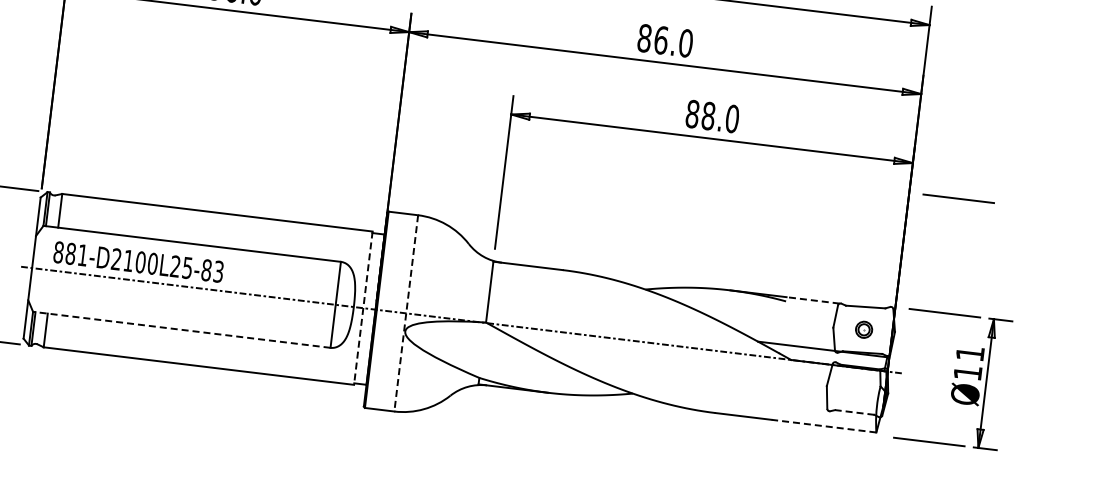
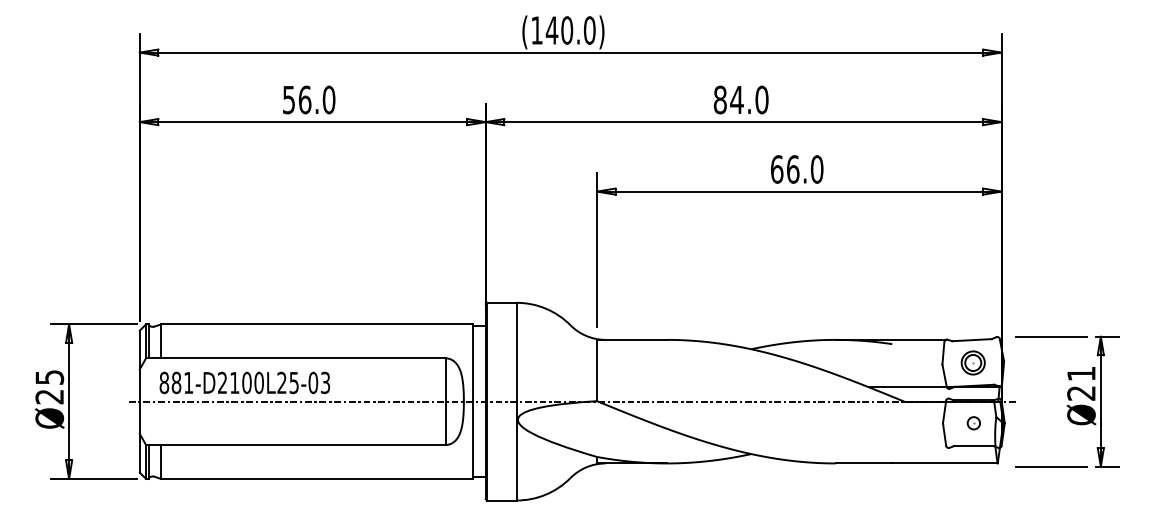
text: (660, 39) -> (736, 99), 86.0 -> 84.0
text: (700, 115) -> (784, 169), 88.0 -> 66.0
line: (958, 198) -> (1051, 221), removed
text: (206, 269) -> (313, 382), 881-D2100L25-83 -> 881-D2100L25-03
line: (813, 300) -> (919, 339), dashed -> solid
line: (363, 309) -> (473, 402), dashed -> solid
line: (406, 313) -> (516, 401), dashed -> solid
line: (181, 329) -> (295, 444), dashed -> solid
part: (863, 329) -> (972, 362), size x1.43
text: (967, 373) -> (1081, 393), Ø11 -> Ø21
part: (857, 389) -> (973, 423), added
line: (854, 412) -> (973, 446), dashed -> solid
line: (824, 426) -> (945, 463), dashed -> solid

